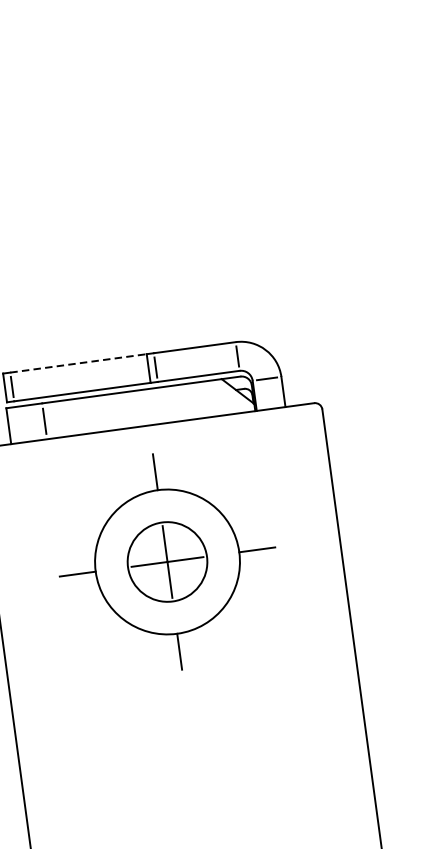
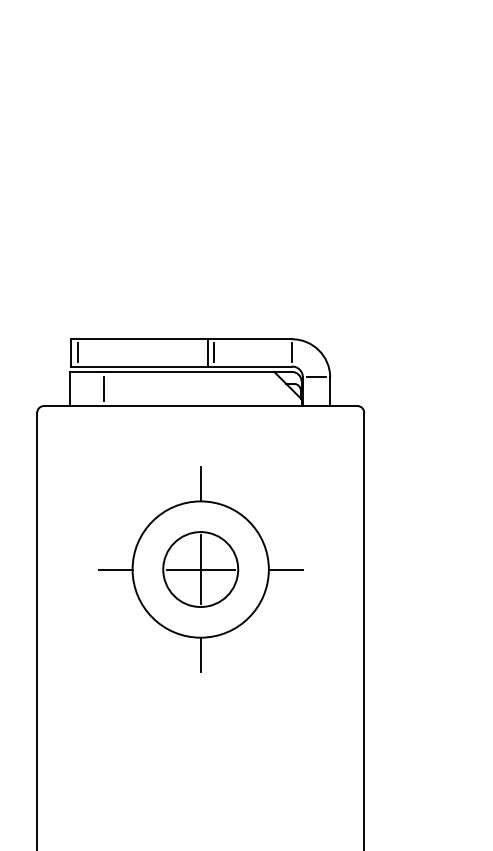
line: (78, 363) -> (142, 339), dashed -> solid
part: (167, 561) -> (200, 569), moved

